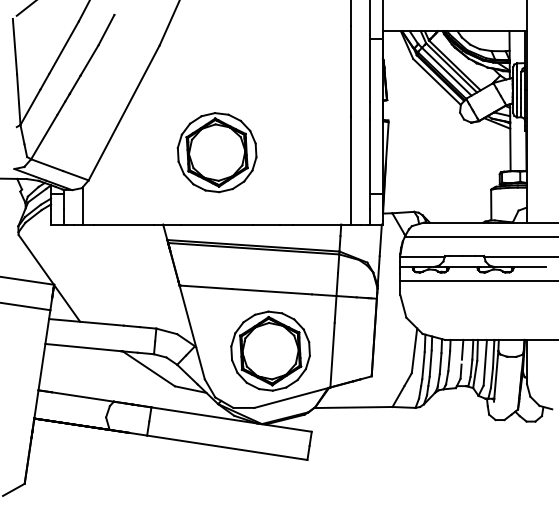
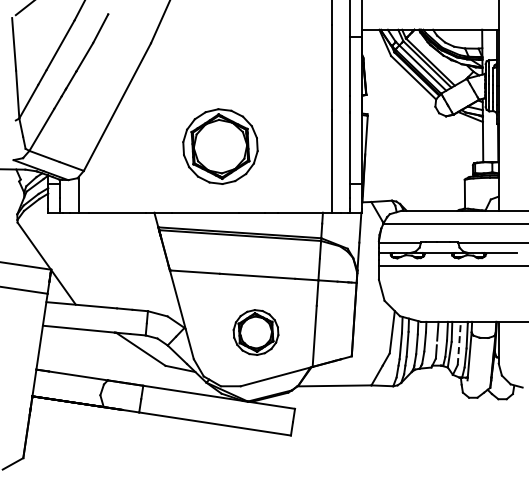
part: (217, 152) -> (220, 146), moved
part: (269, 351) -> (255, 332), size x0.6
line: (485, 362) -> (459, 343), solid -> dashed

